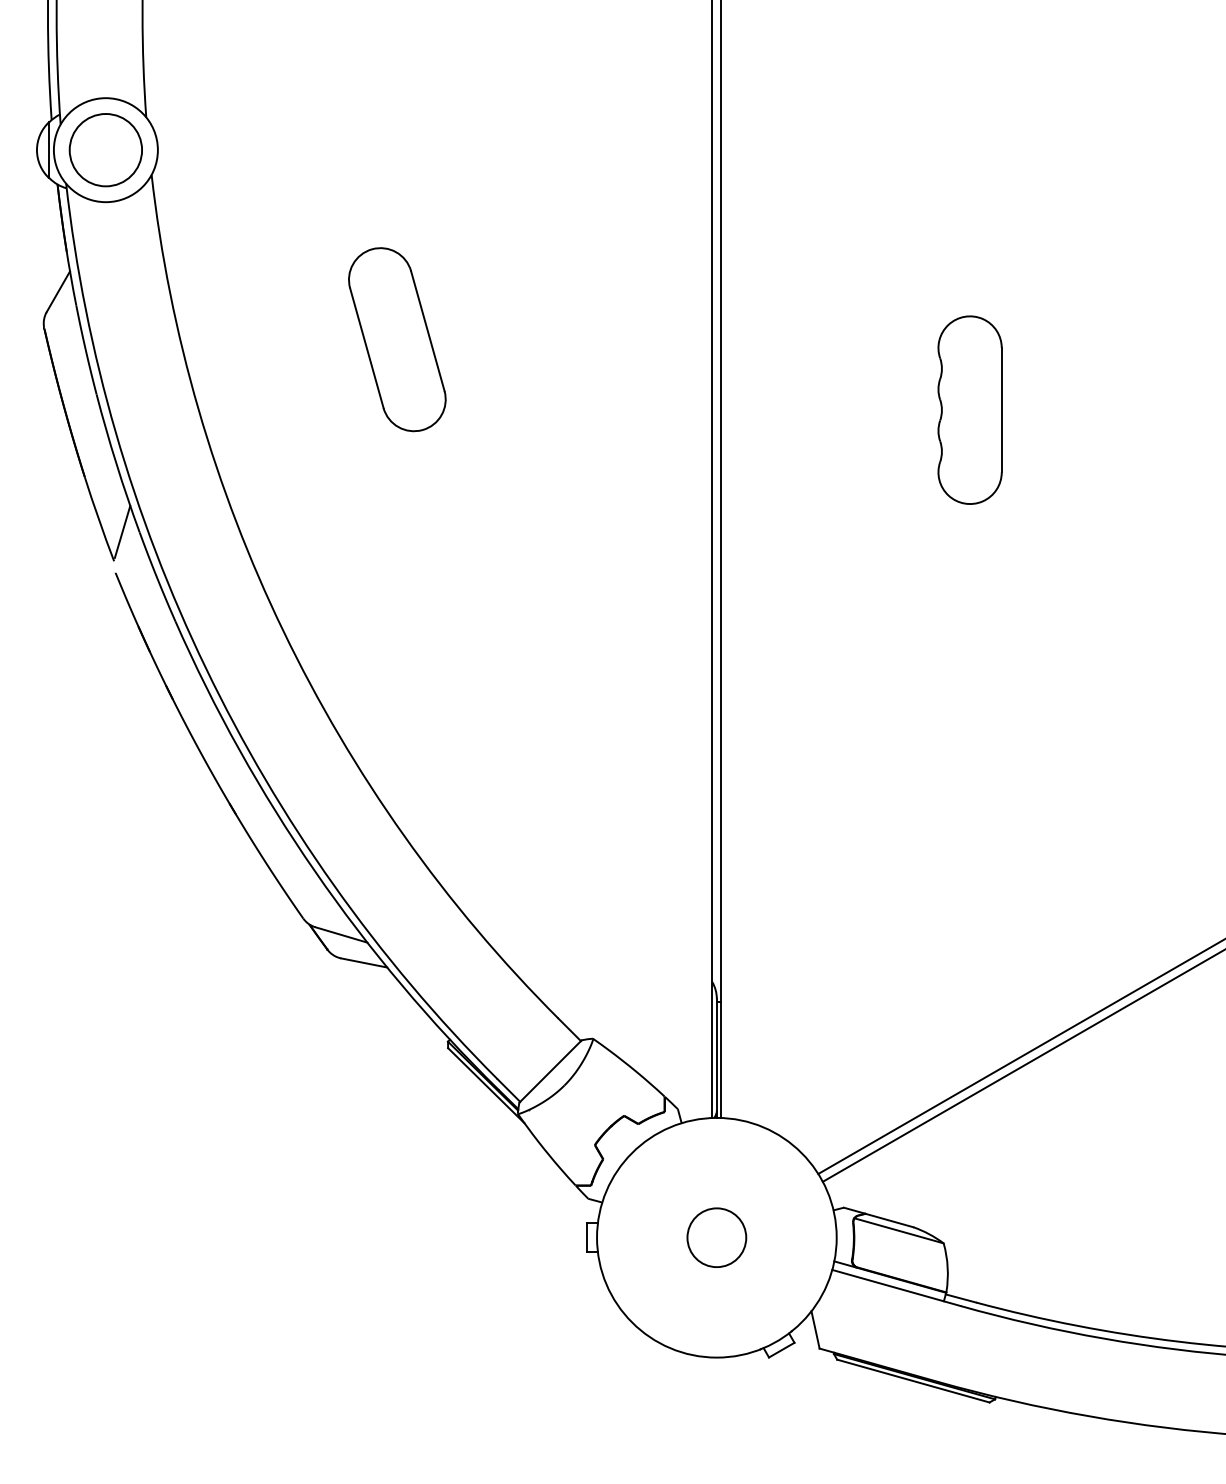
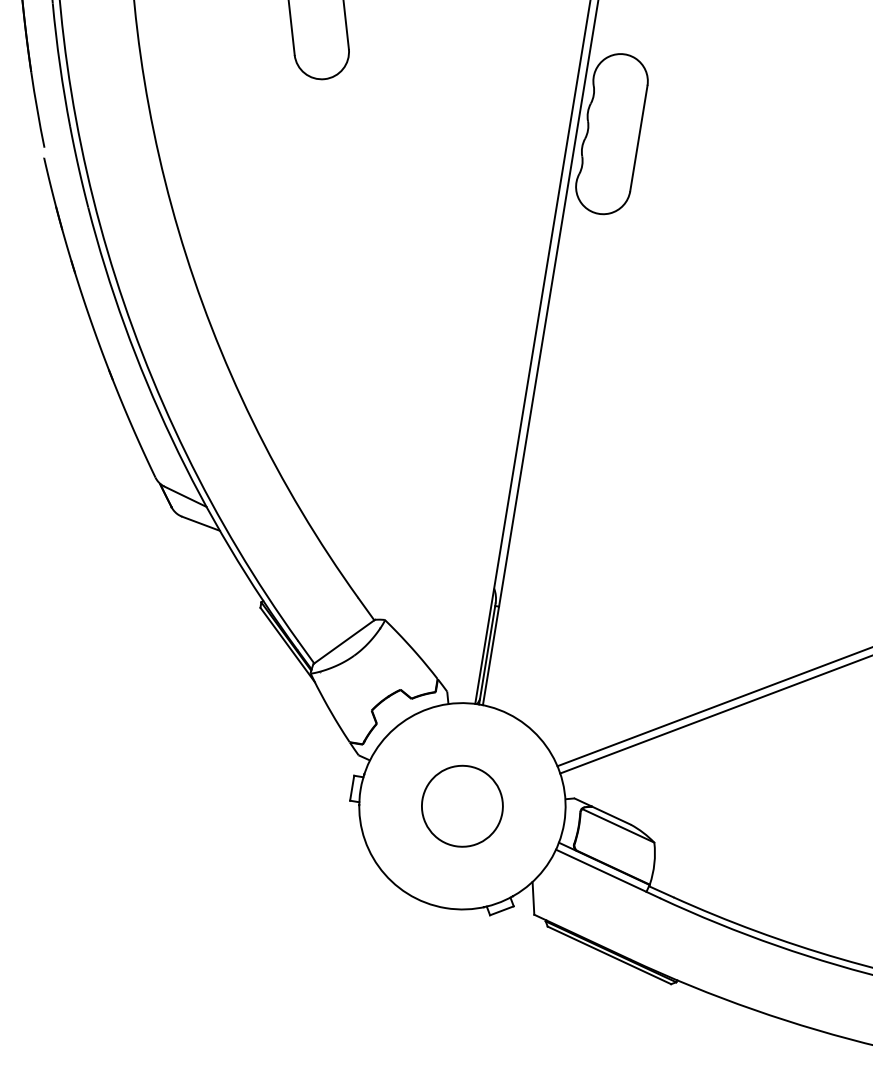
part: (969, 409) -> (611, 133), moved
line: (122, 531) -> (55, 123), removed
circle: (716, 1237) -> (462, 806), size x1.6

